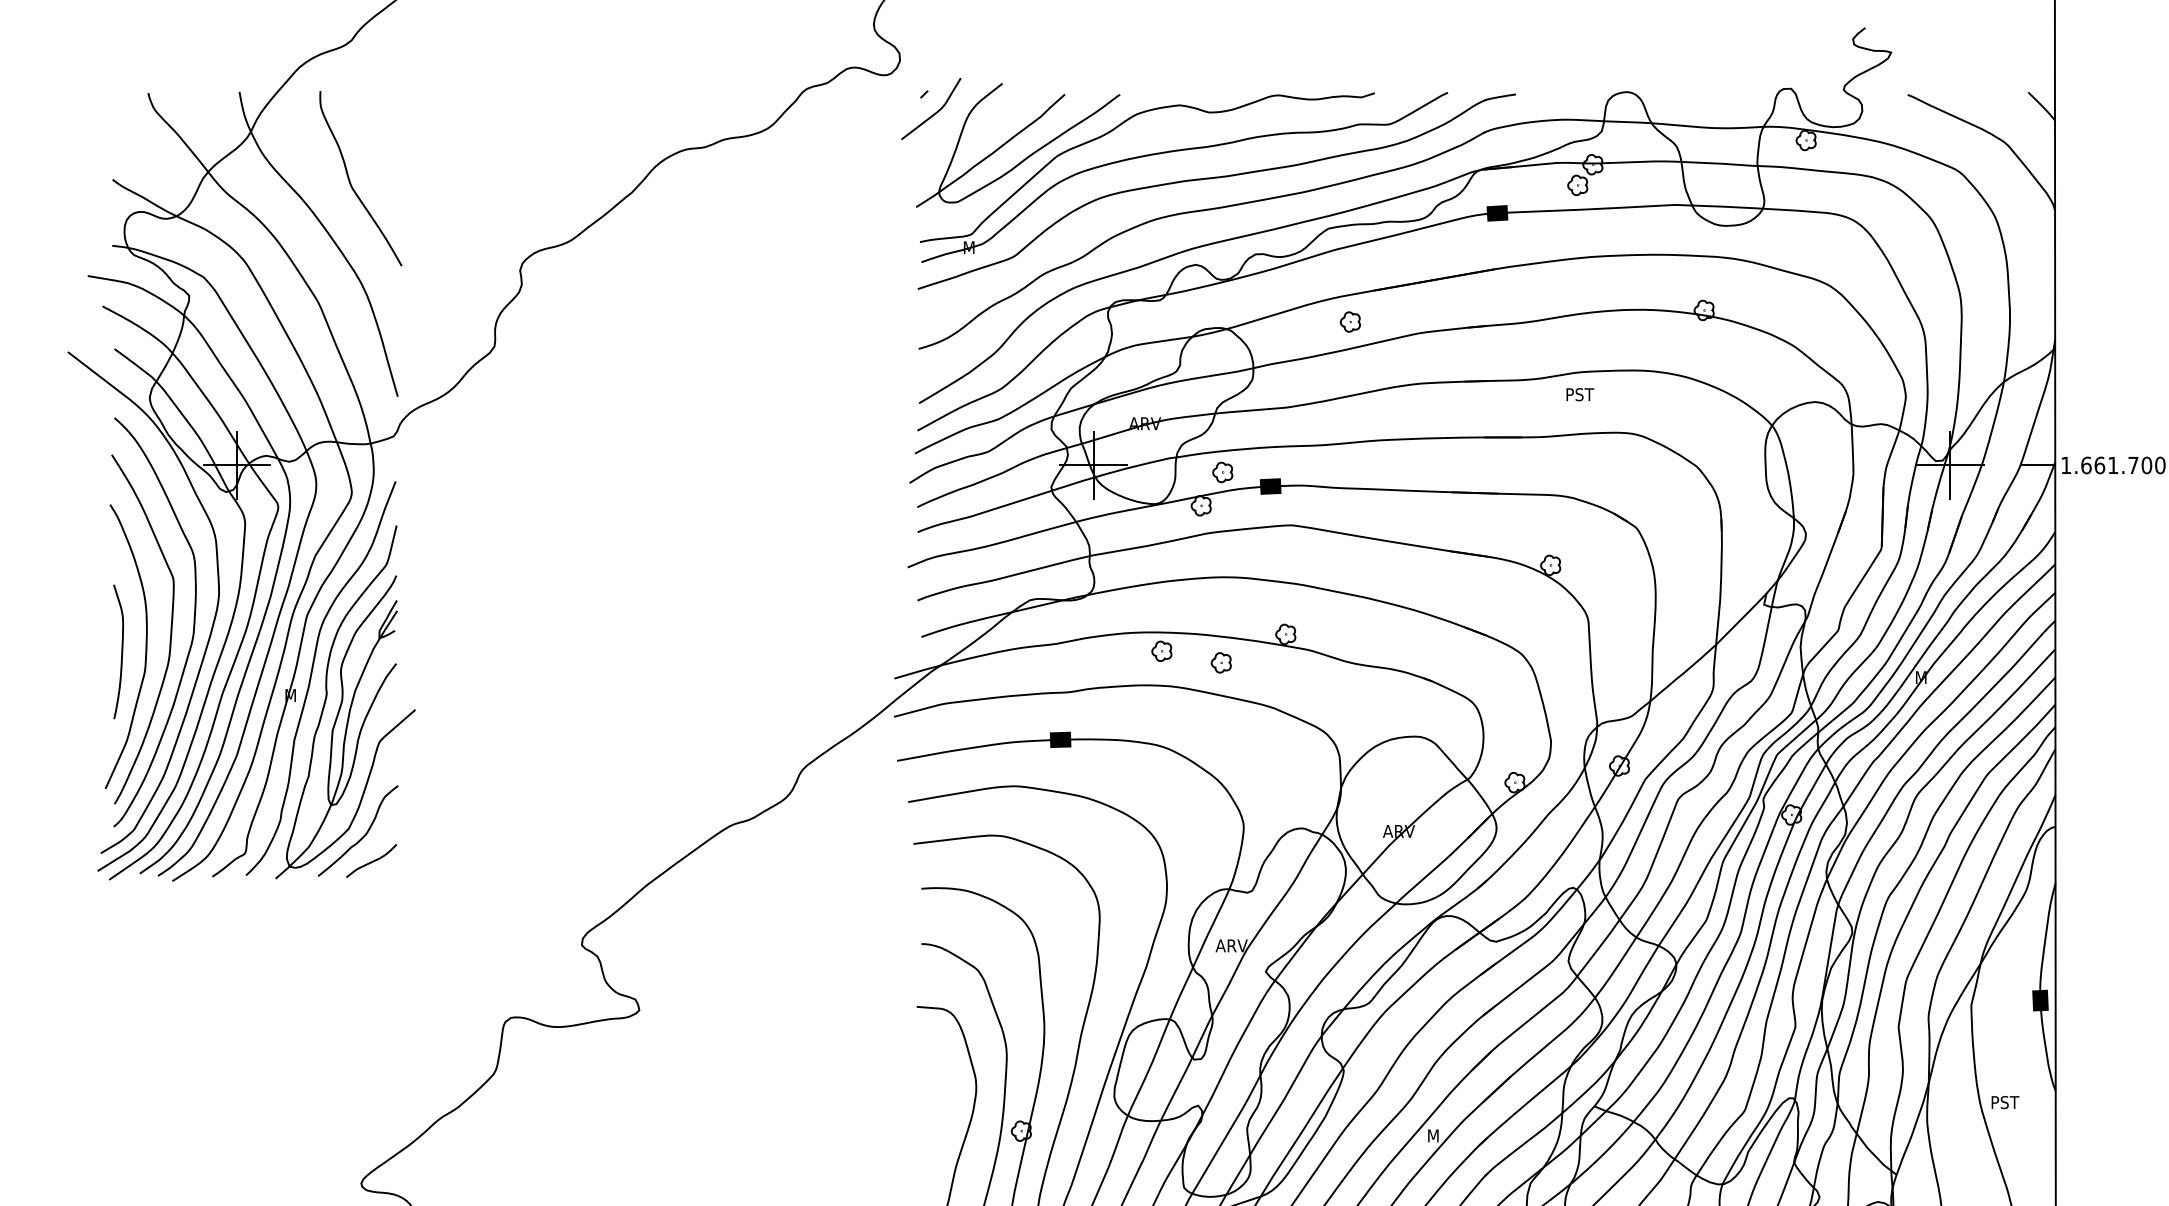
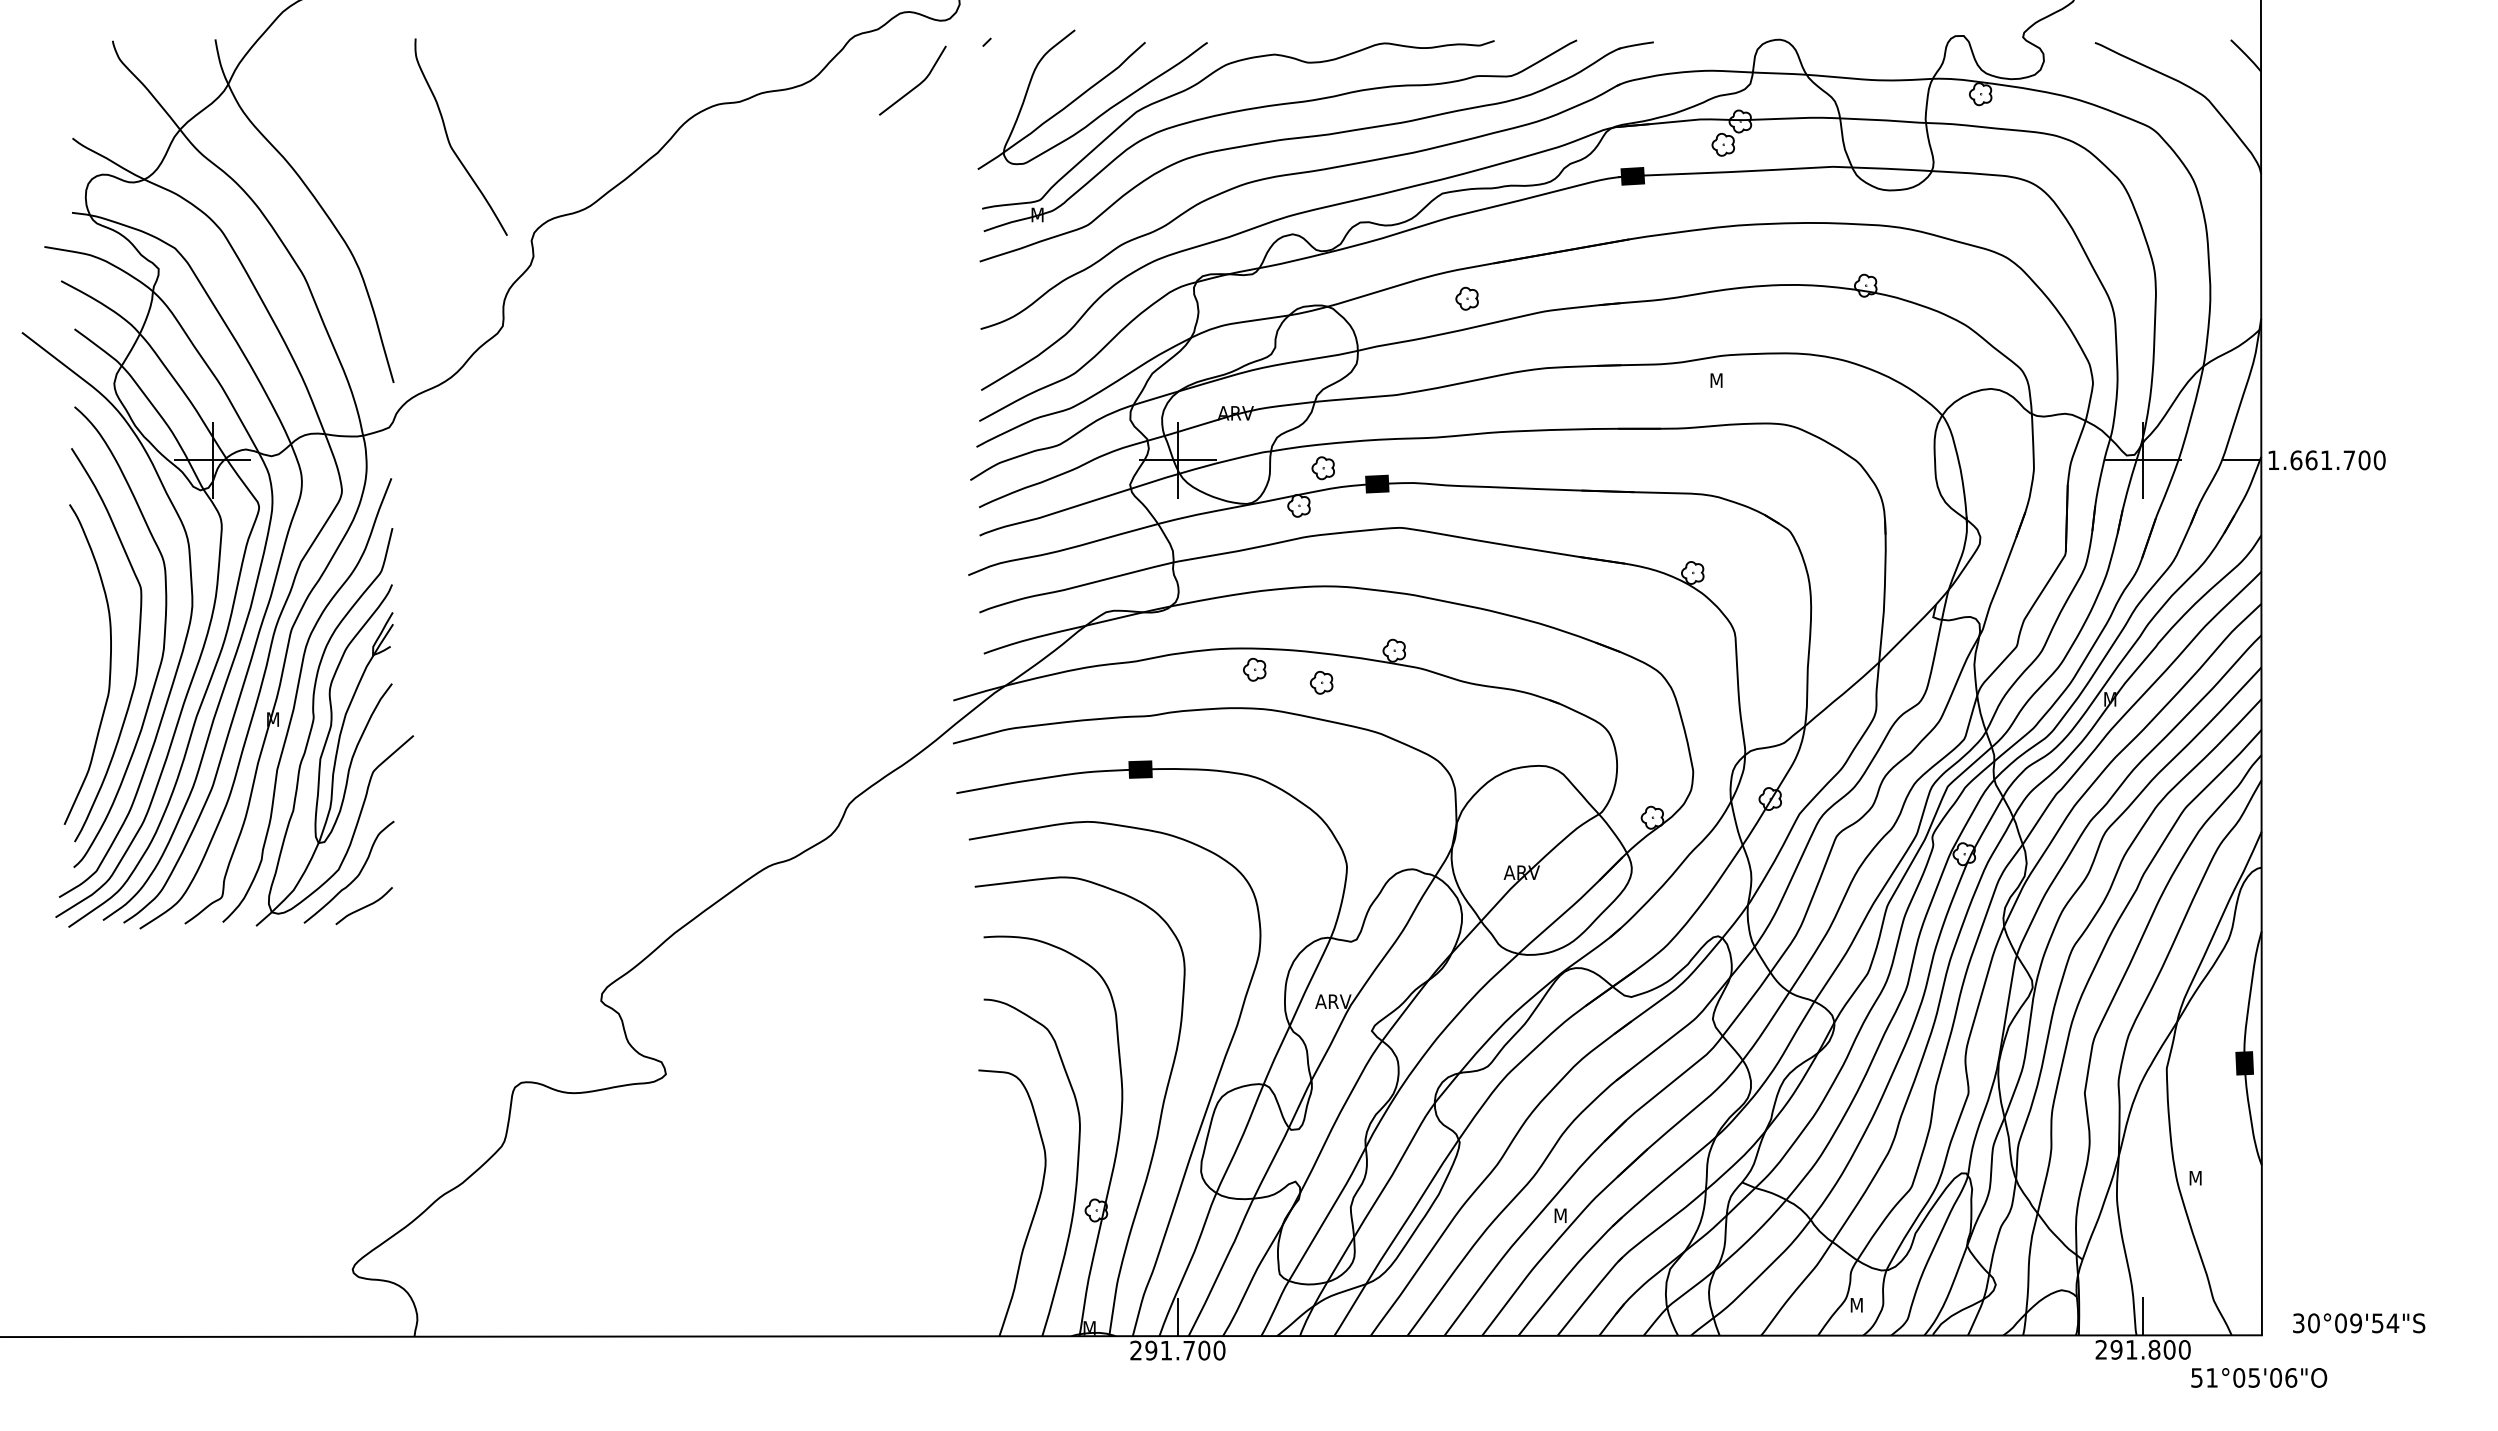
curve: (935, 112) -> (917, 84), moved
curve: (350, 180) -> (449, 139), moved
text: (1580, 394) -> (1726, 380), PST -> M
curve: (121, 651) -> (82, 670), removed
text: (2005, 1101) -> (2205, 1177), PST -> M

